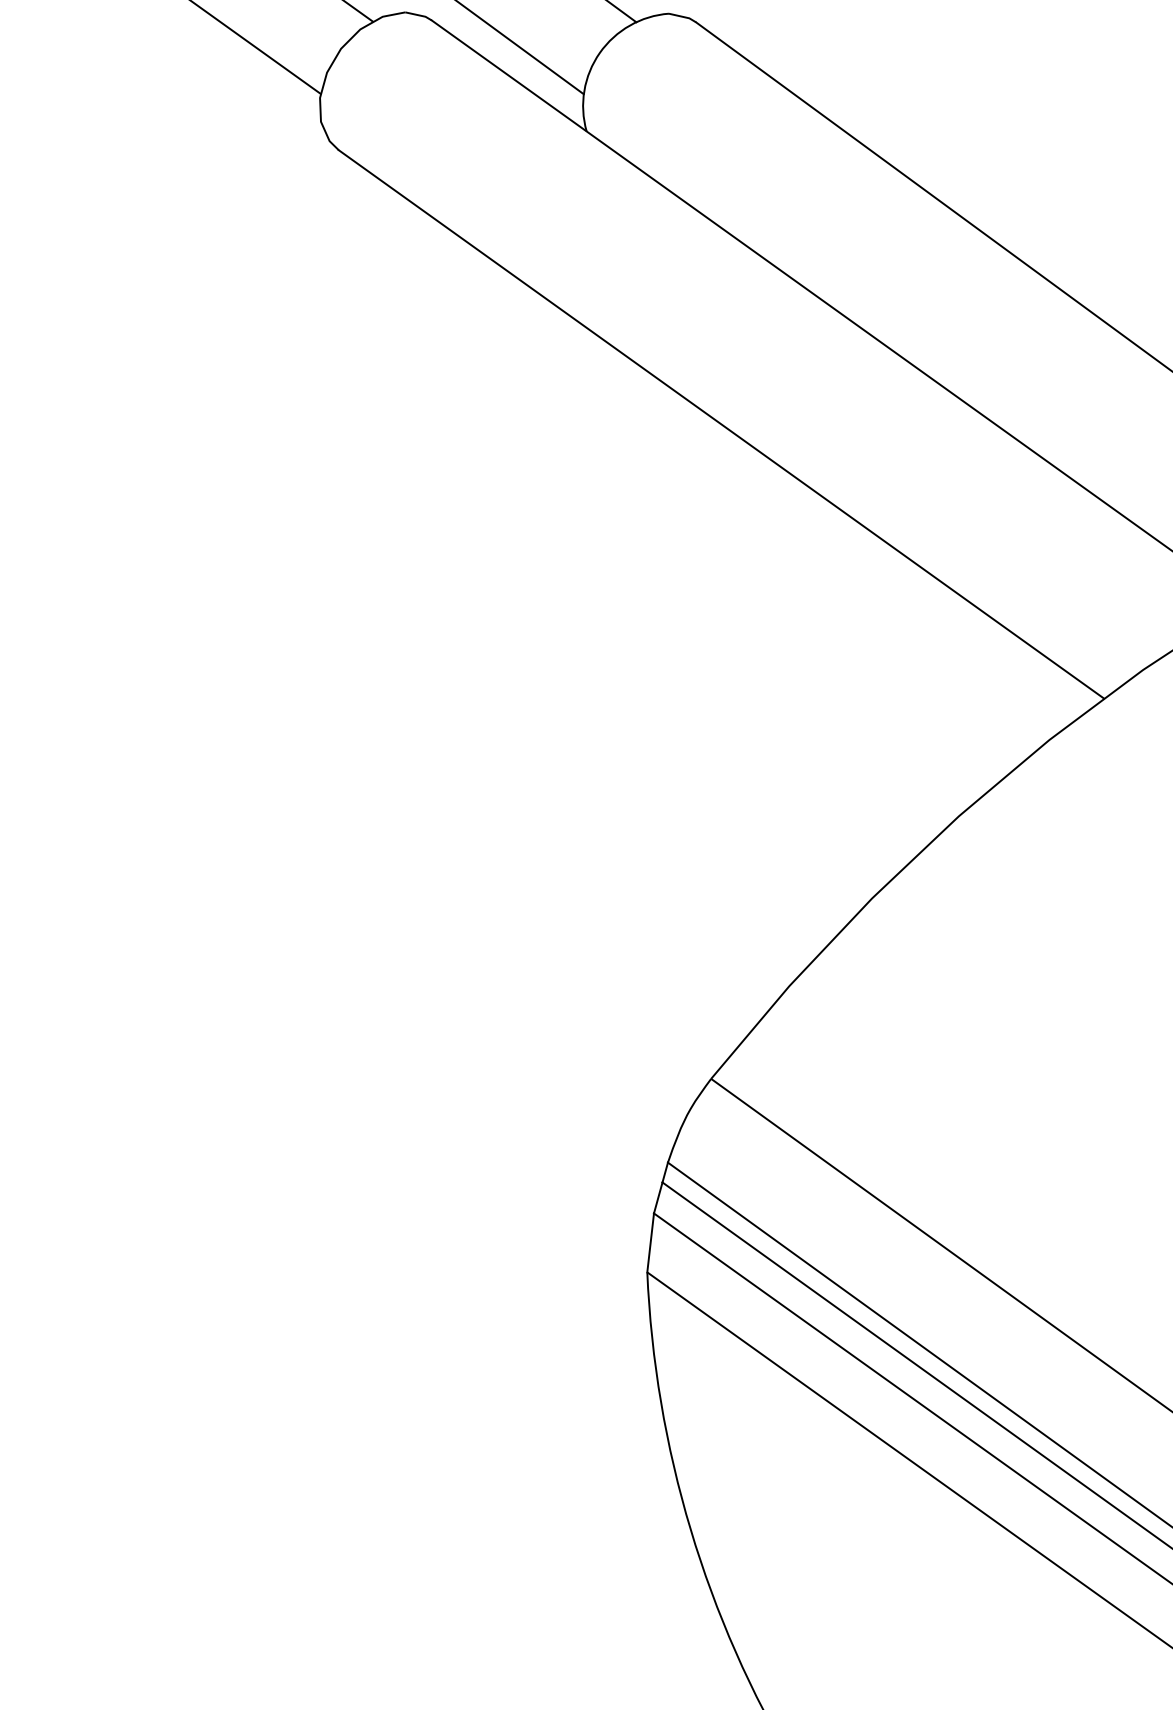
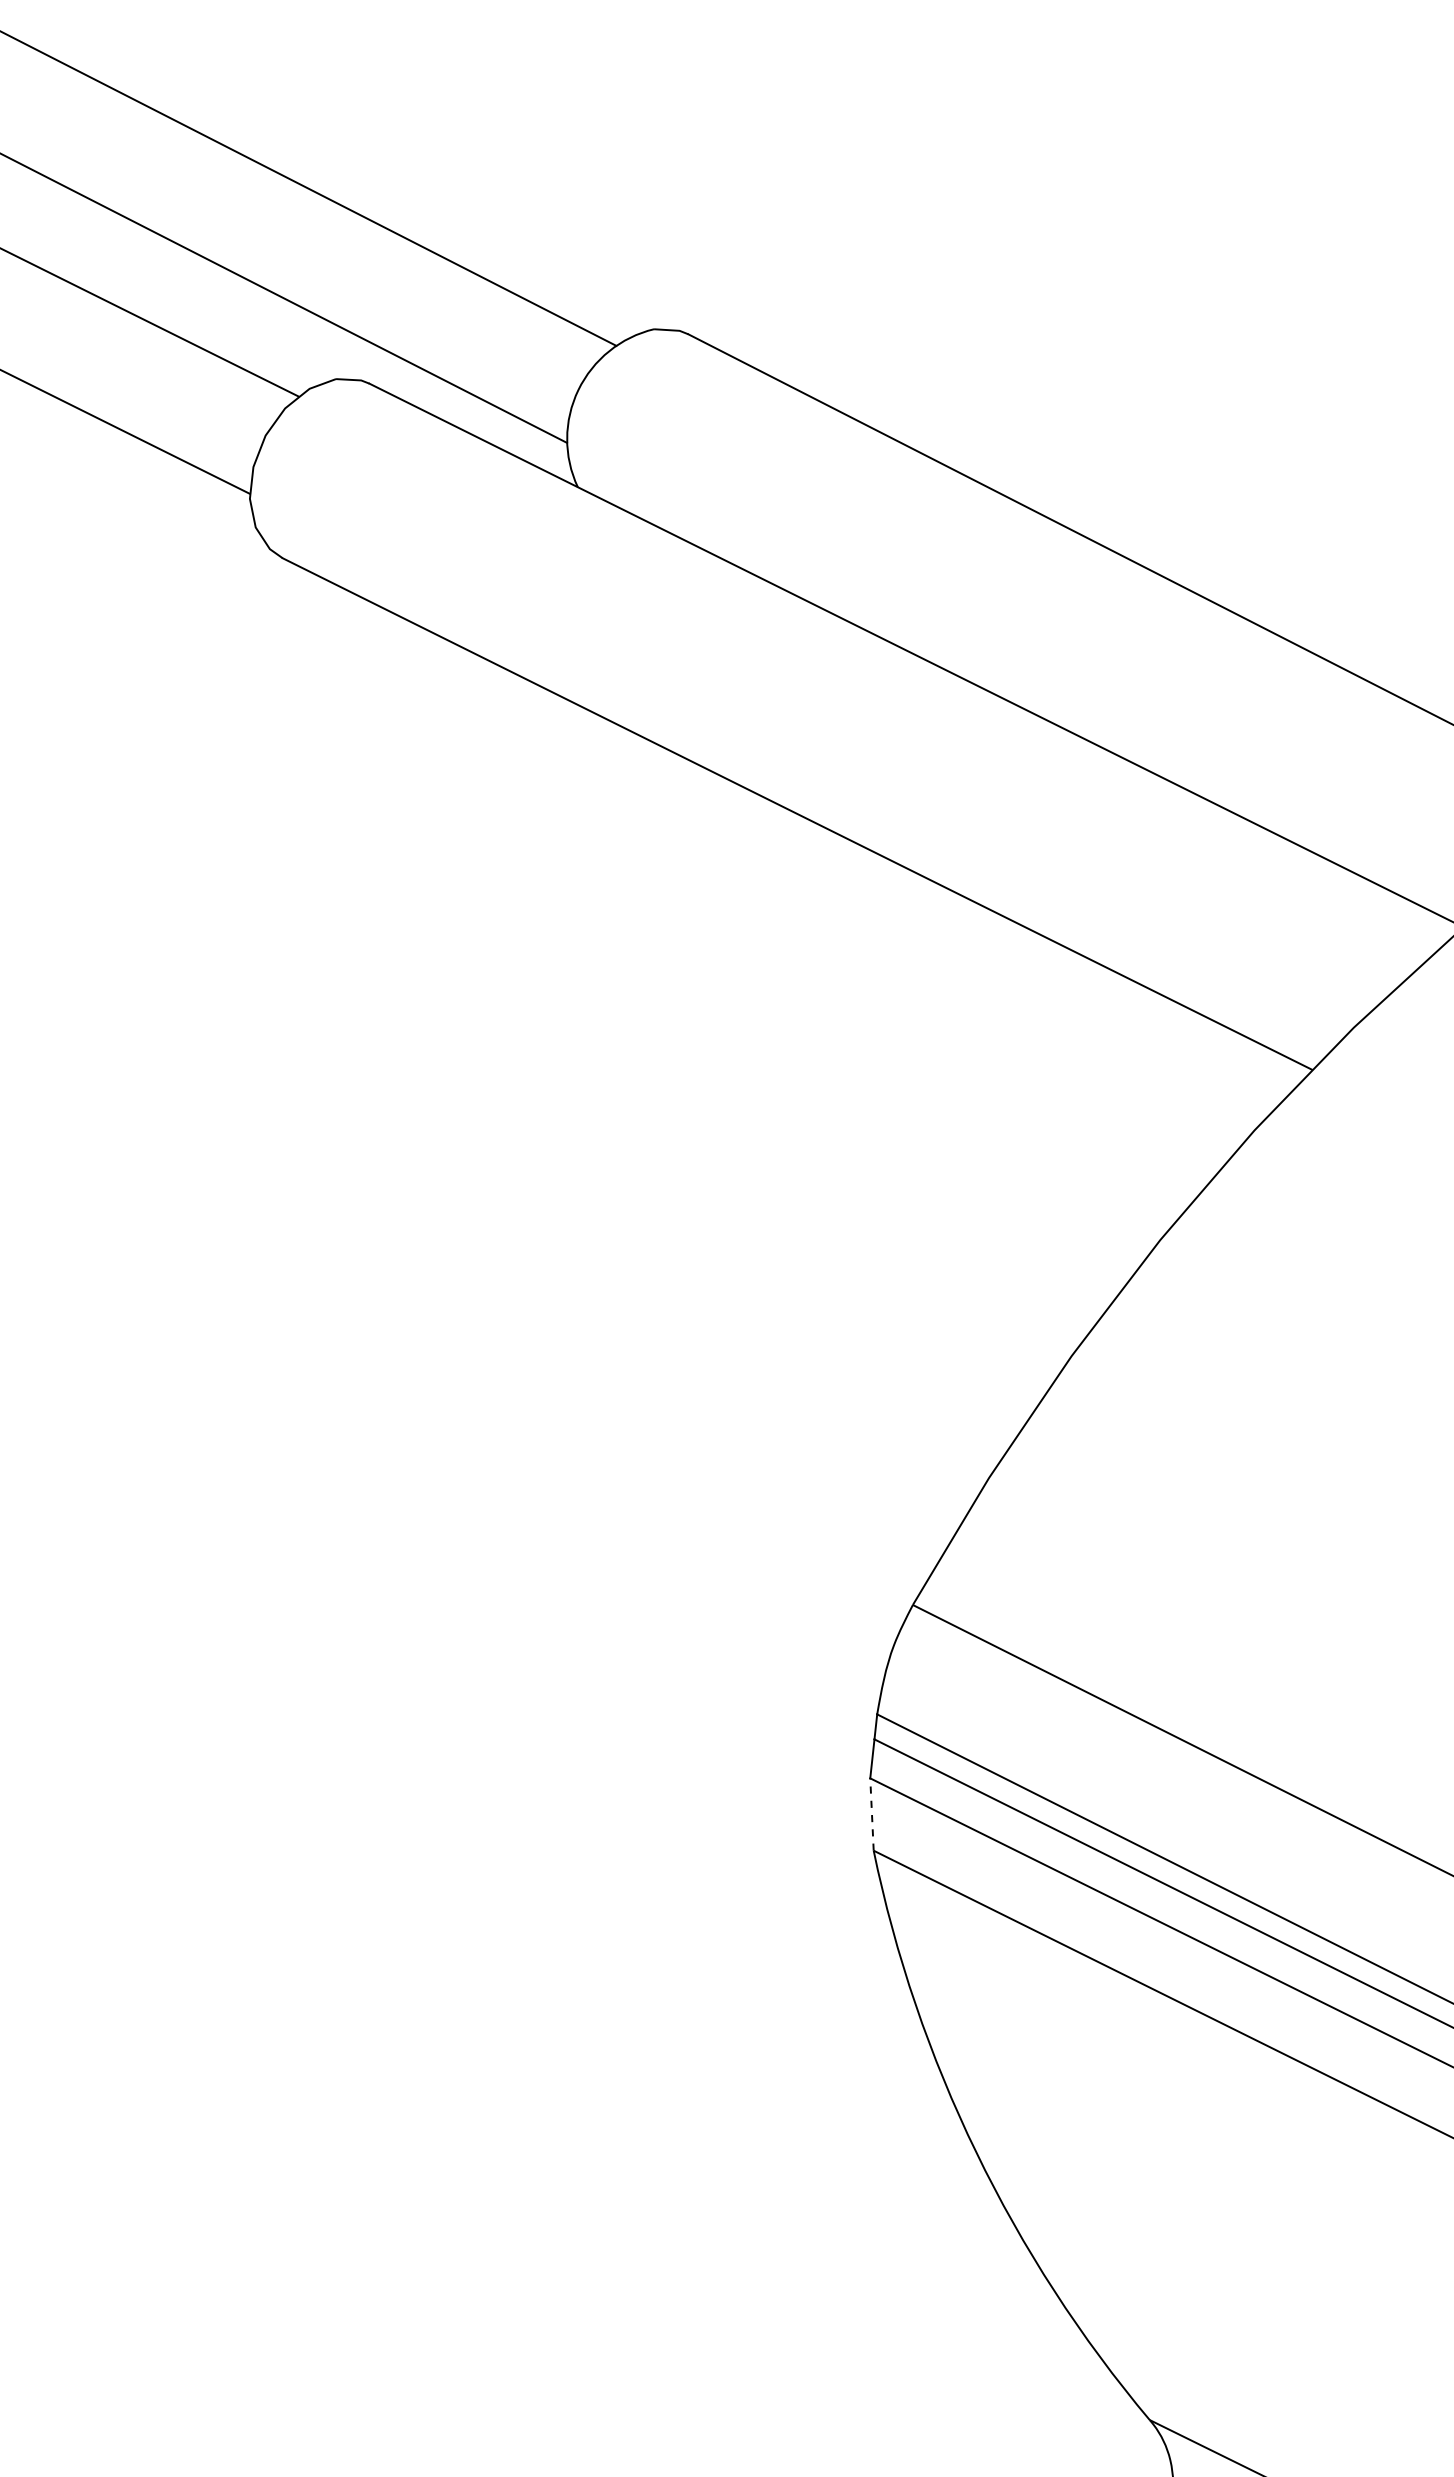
line: (650, 1242) -> (871, 1814), solid -> dashed

